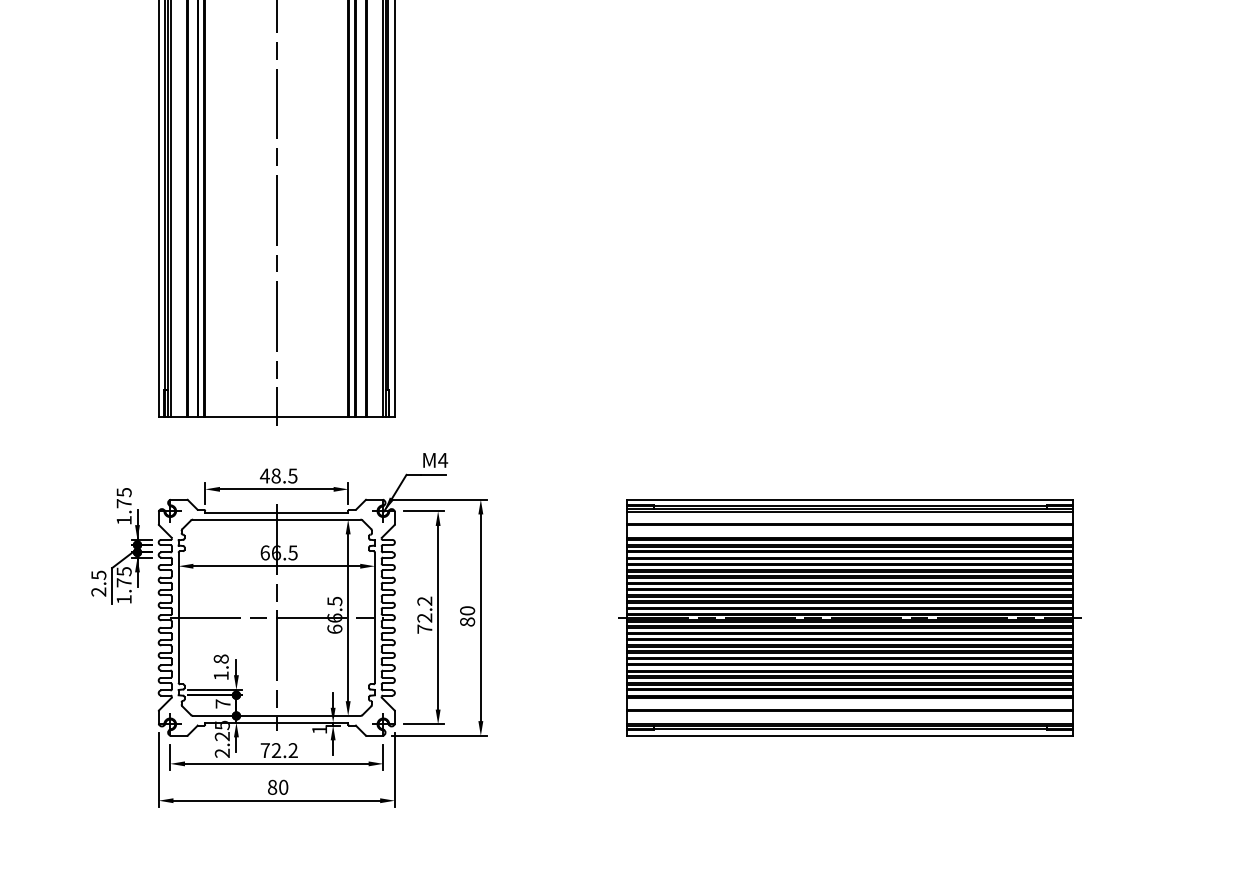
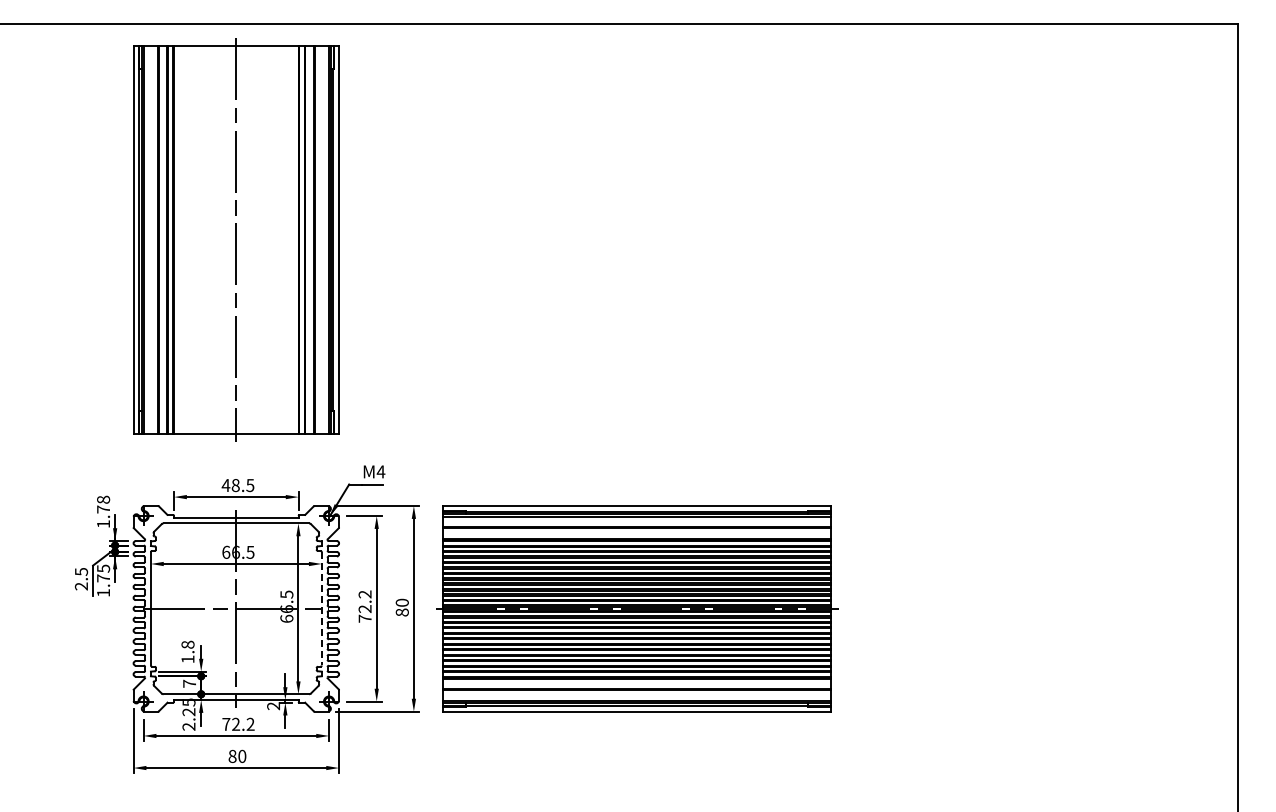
text: (124, 492) -> (103, 499), 1.75 -> 1.78
line: (374, 617) -> (321, 608), solid -> dashed
part: (850, 617) -> (637, 608), moved
text: (319, 730) -> (273, 706), 1 -> 2

